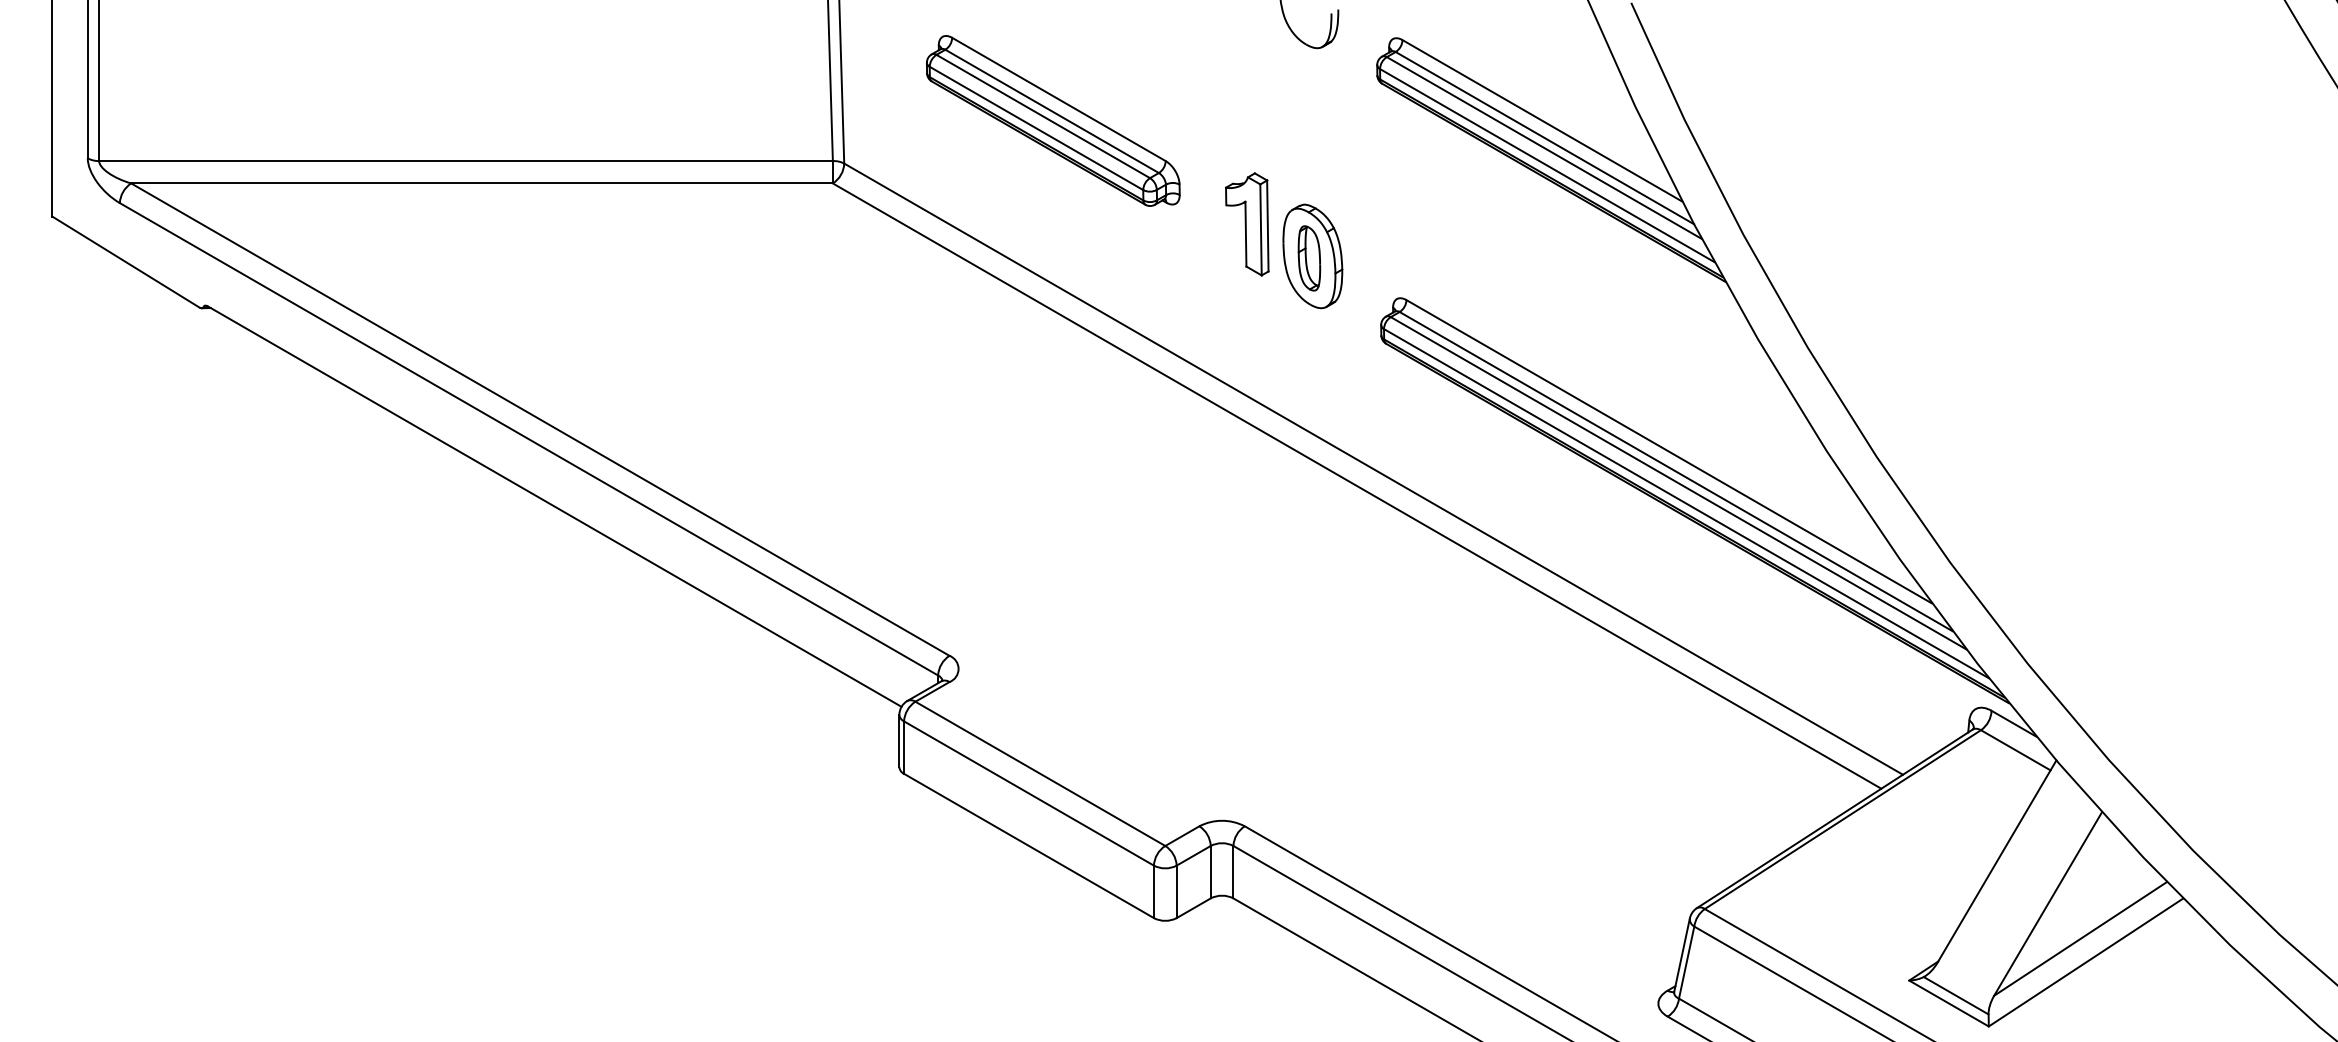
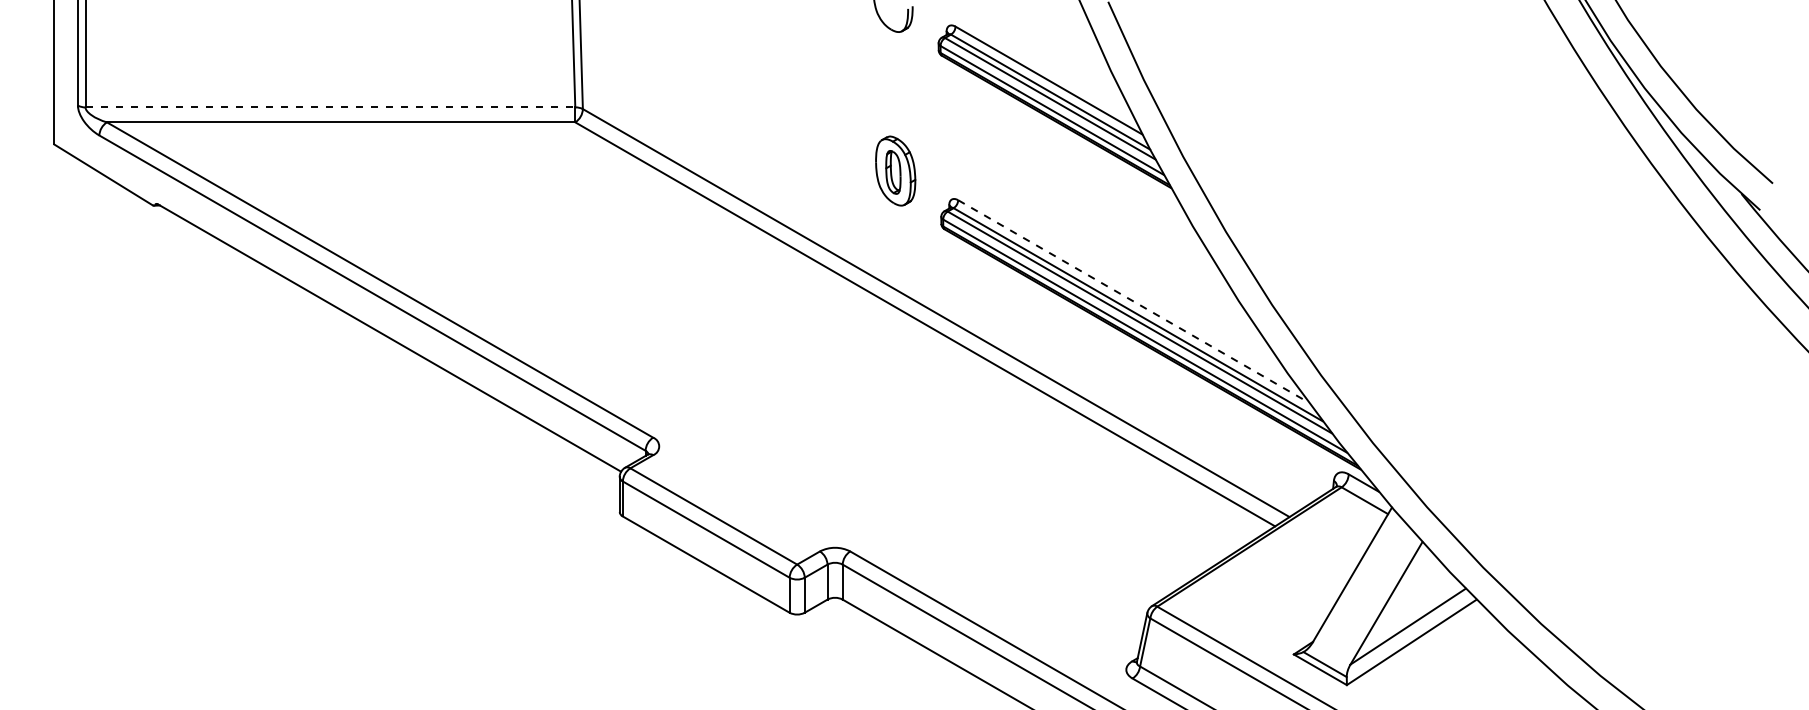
part: (1053, 120) -> (722, 80), removed
line: (466, 161) -> (330, 107), solid -> dashed
part: (1246, 224) -> (851, 149), removed
line: (1669, 451) -> (1133, 301), solid -> dashed

